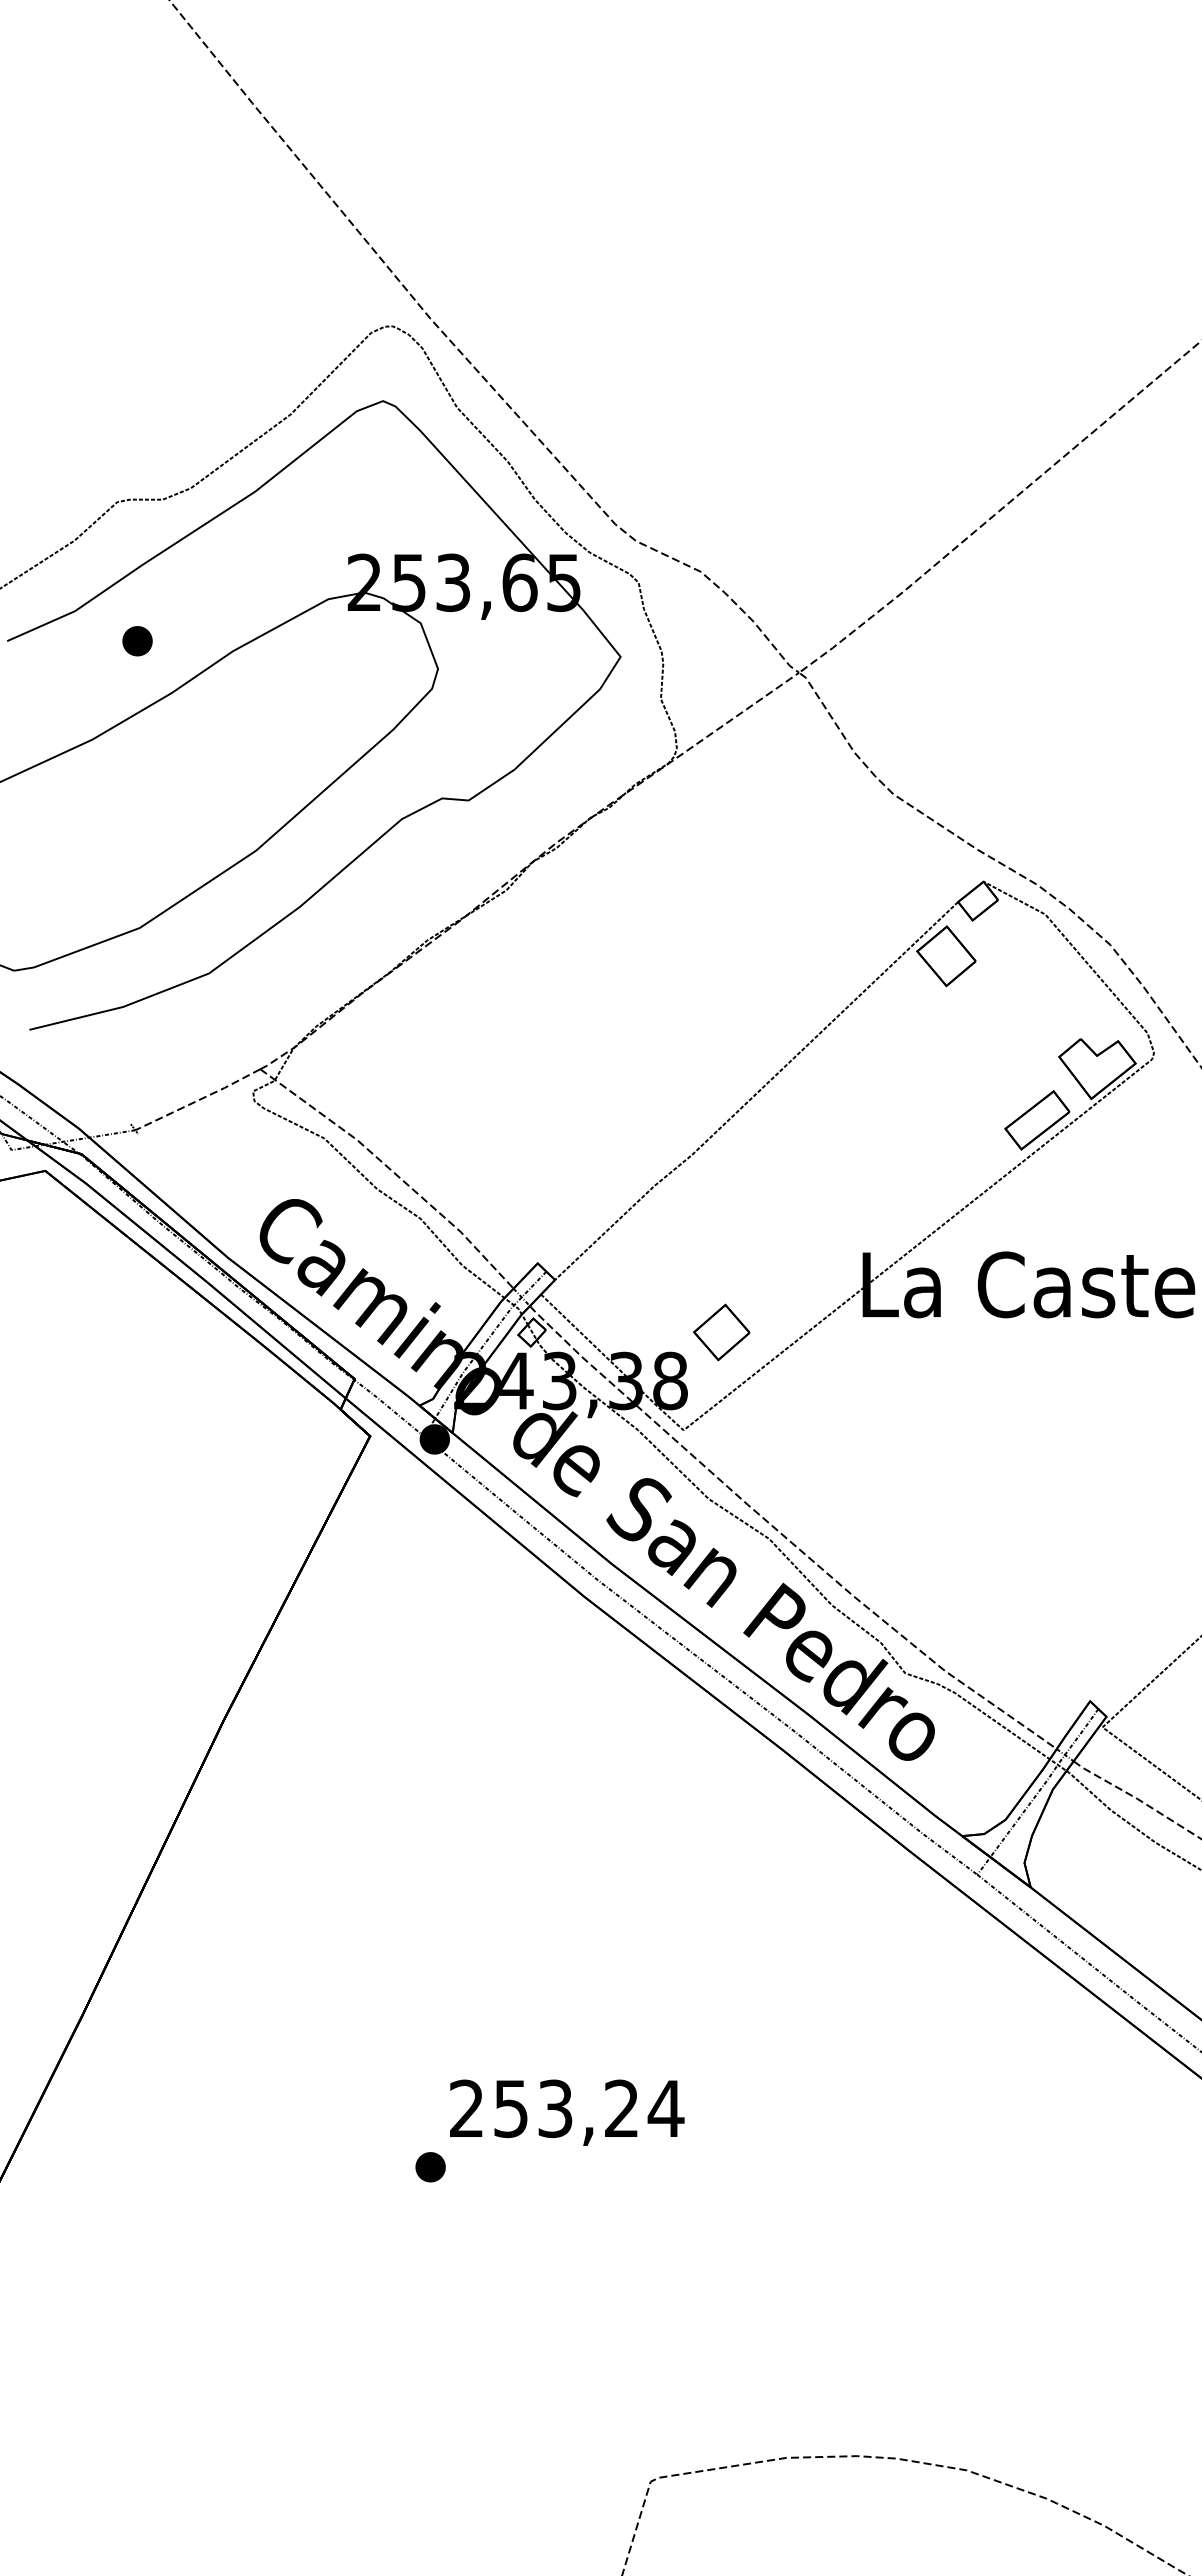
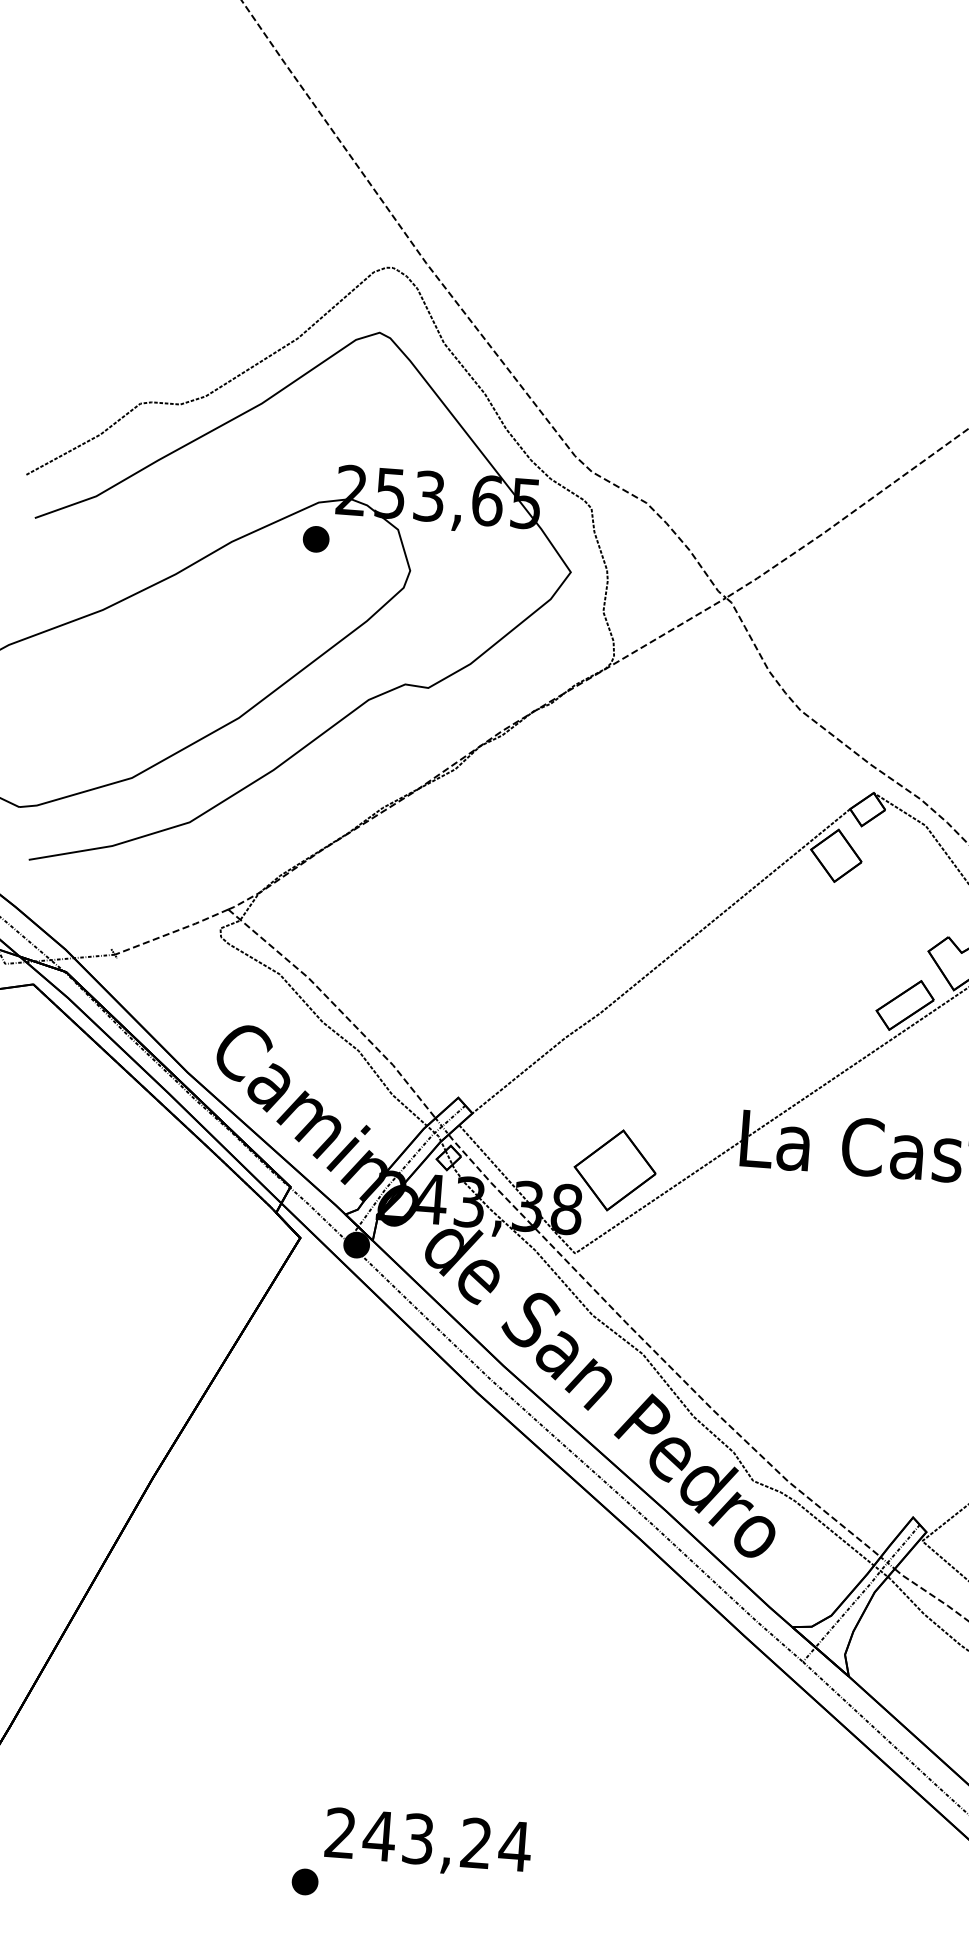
part: (137, 641) -> (316, 539), moved
part: (721, 1332) -> (614, 1170), size x1.67
text: (510, 2109) -> (378, 1836), 253,24 -> 243,24

